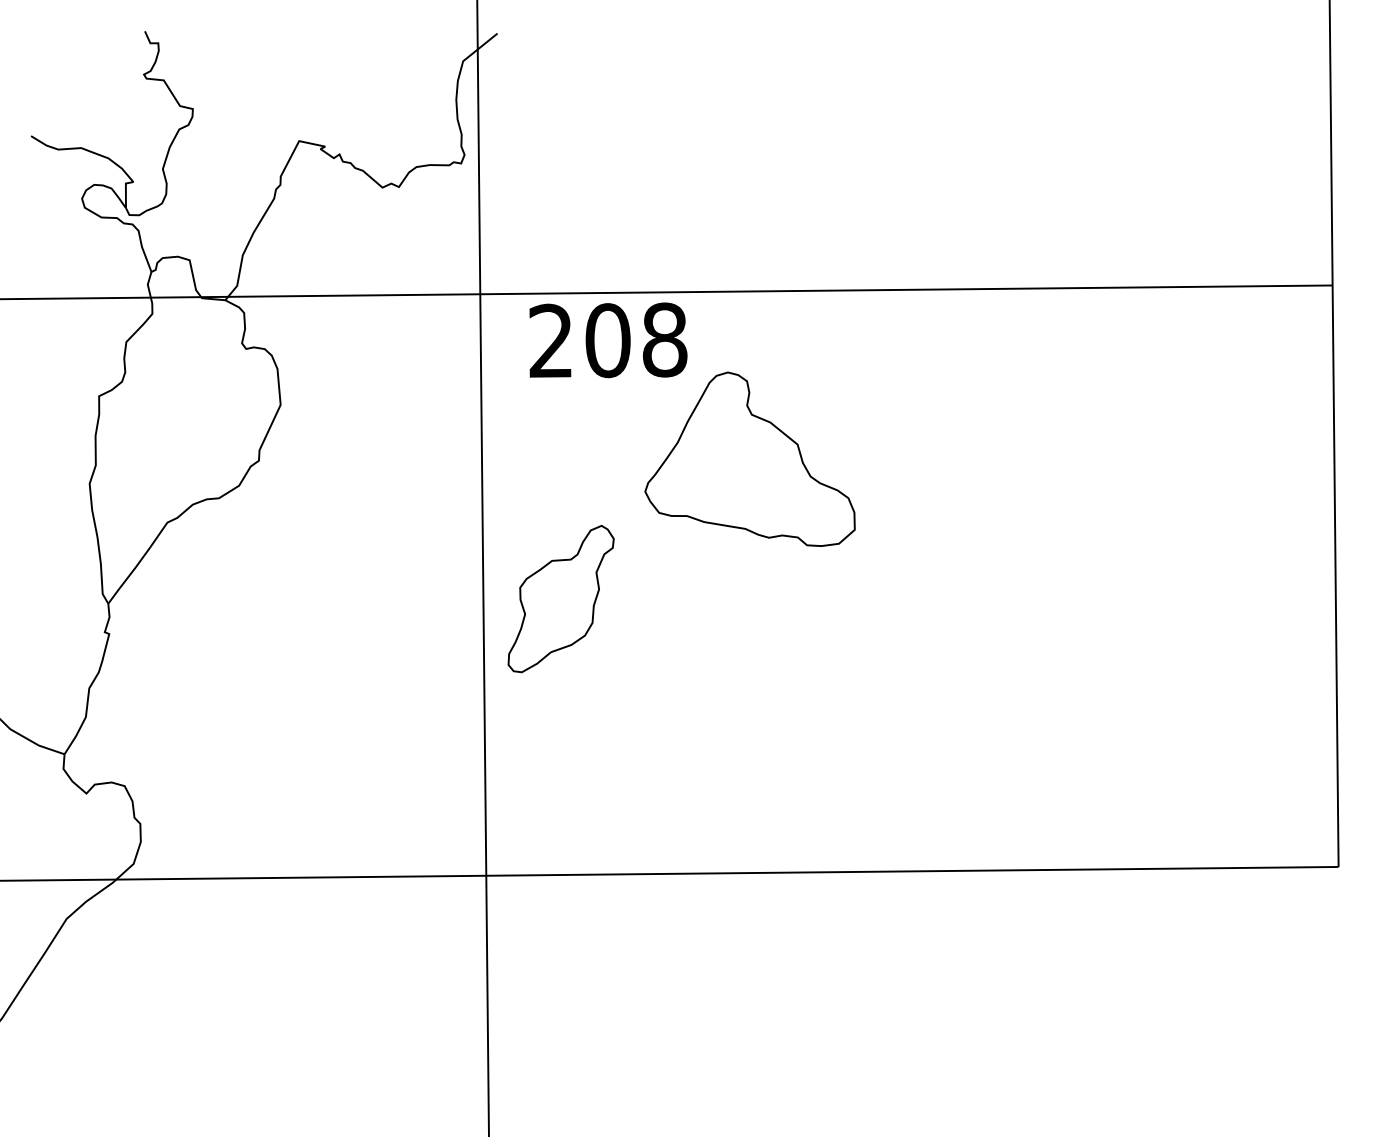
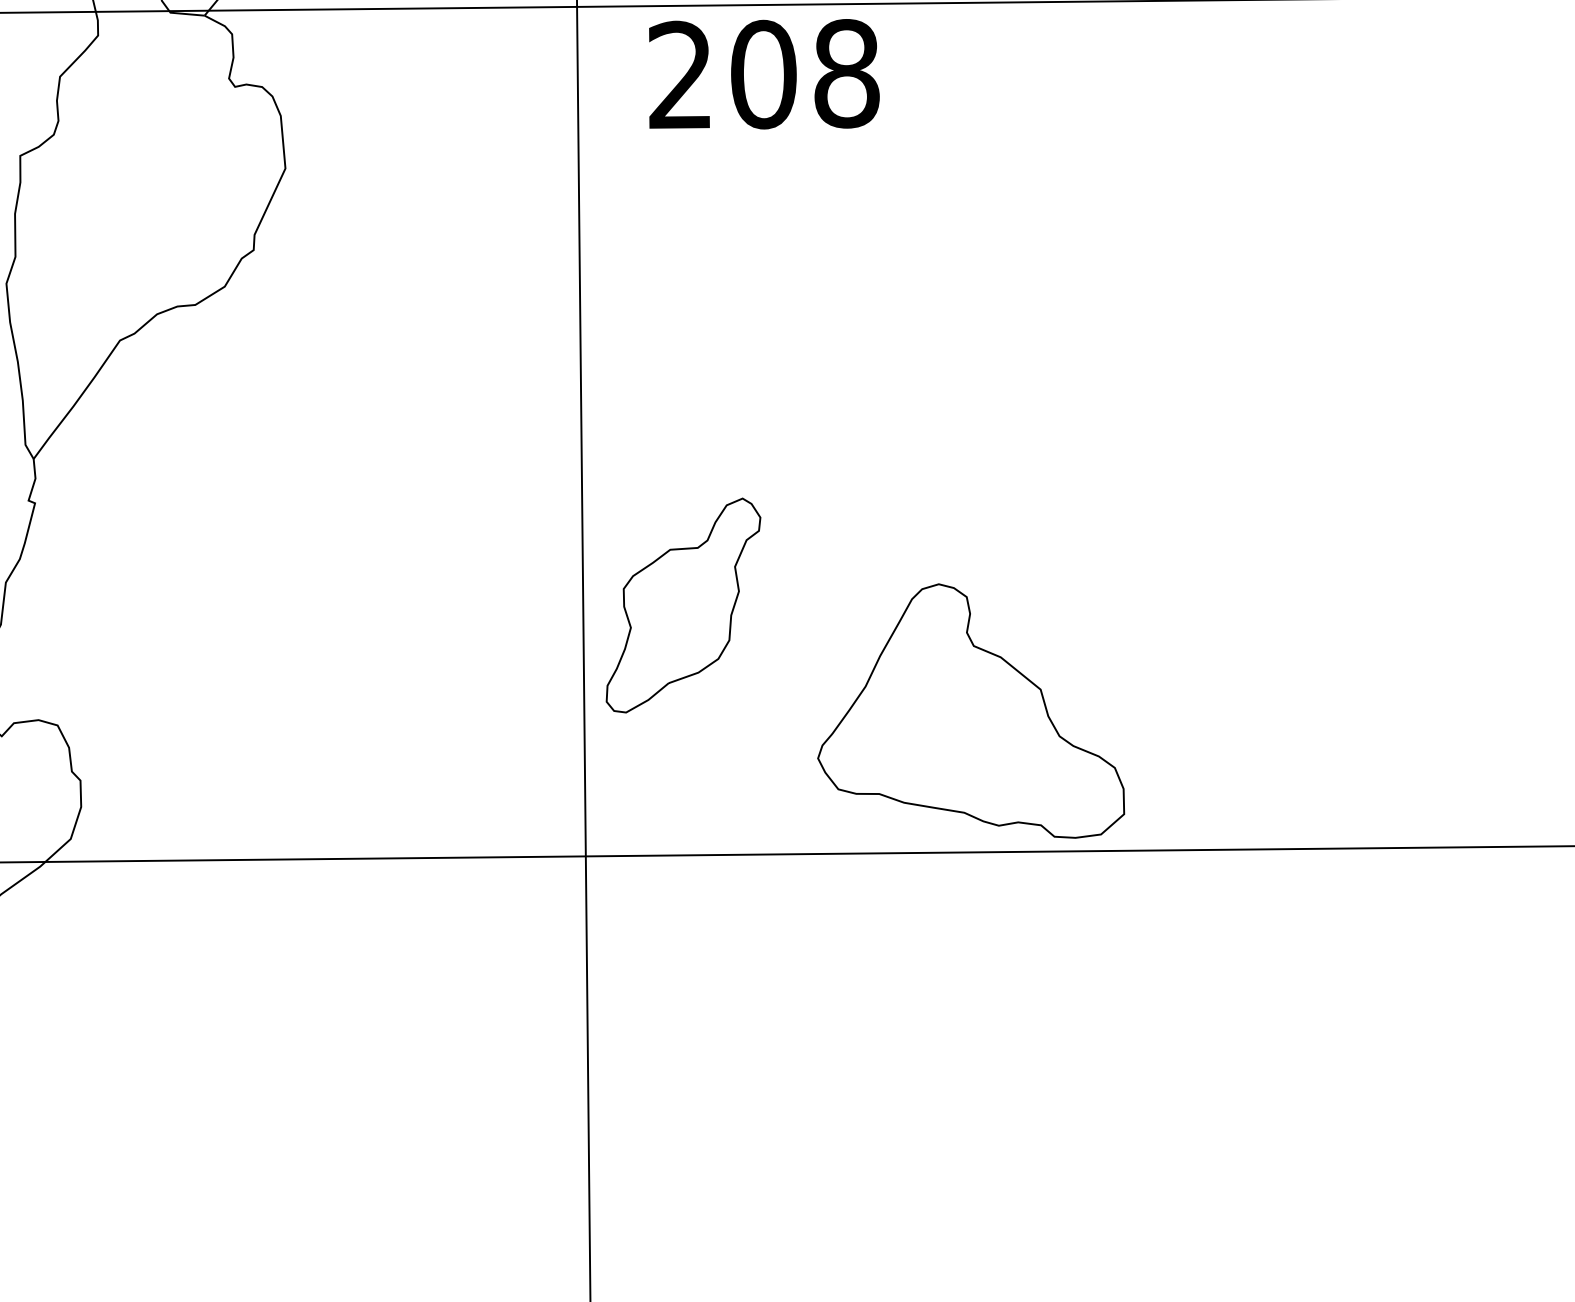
part: (749, 458) -> (970, 709), moved
part: (560, 598) -> (682, 604), moved

